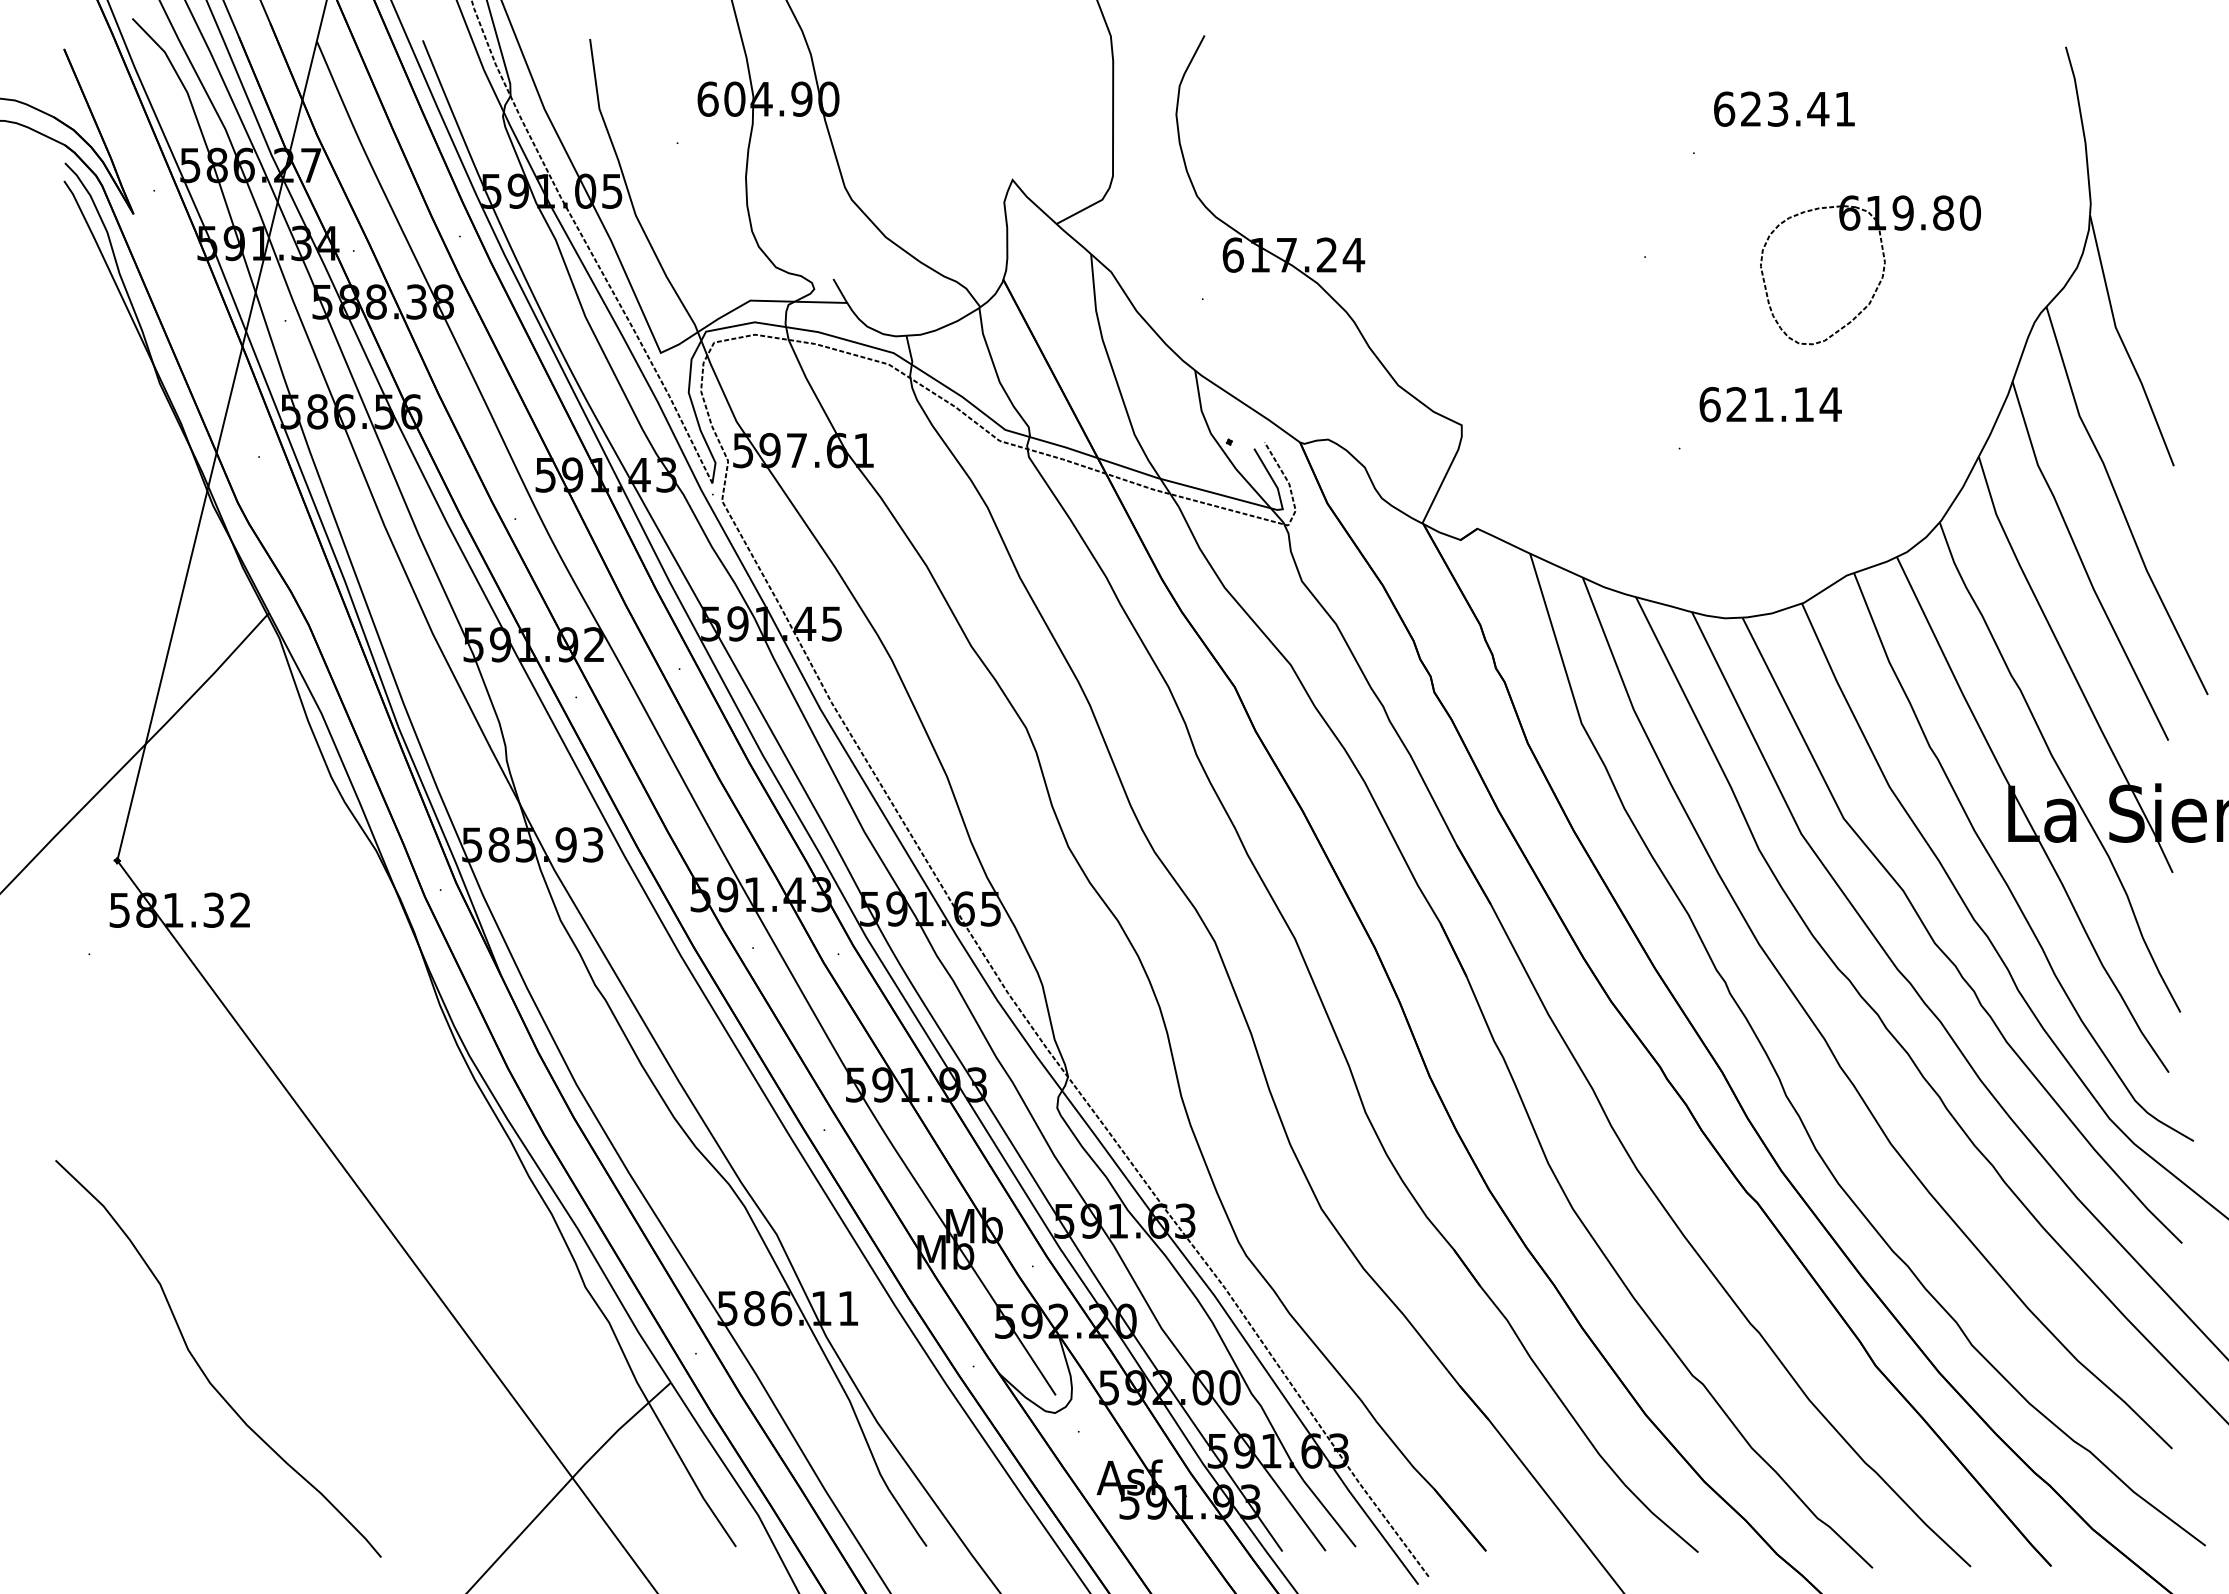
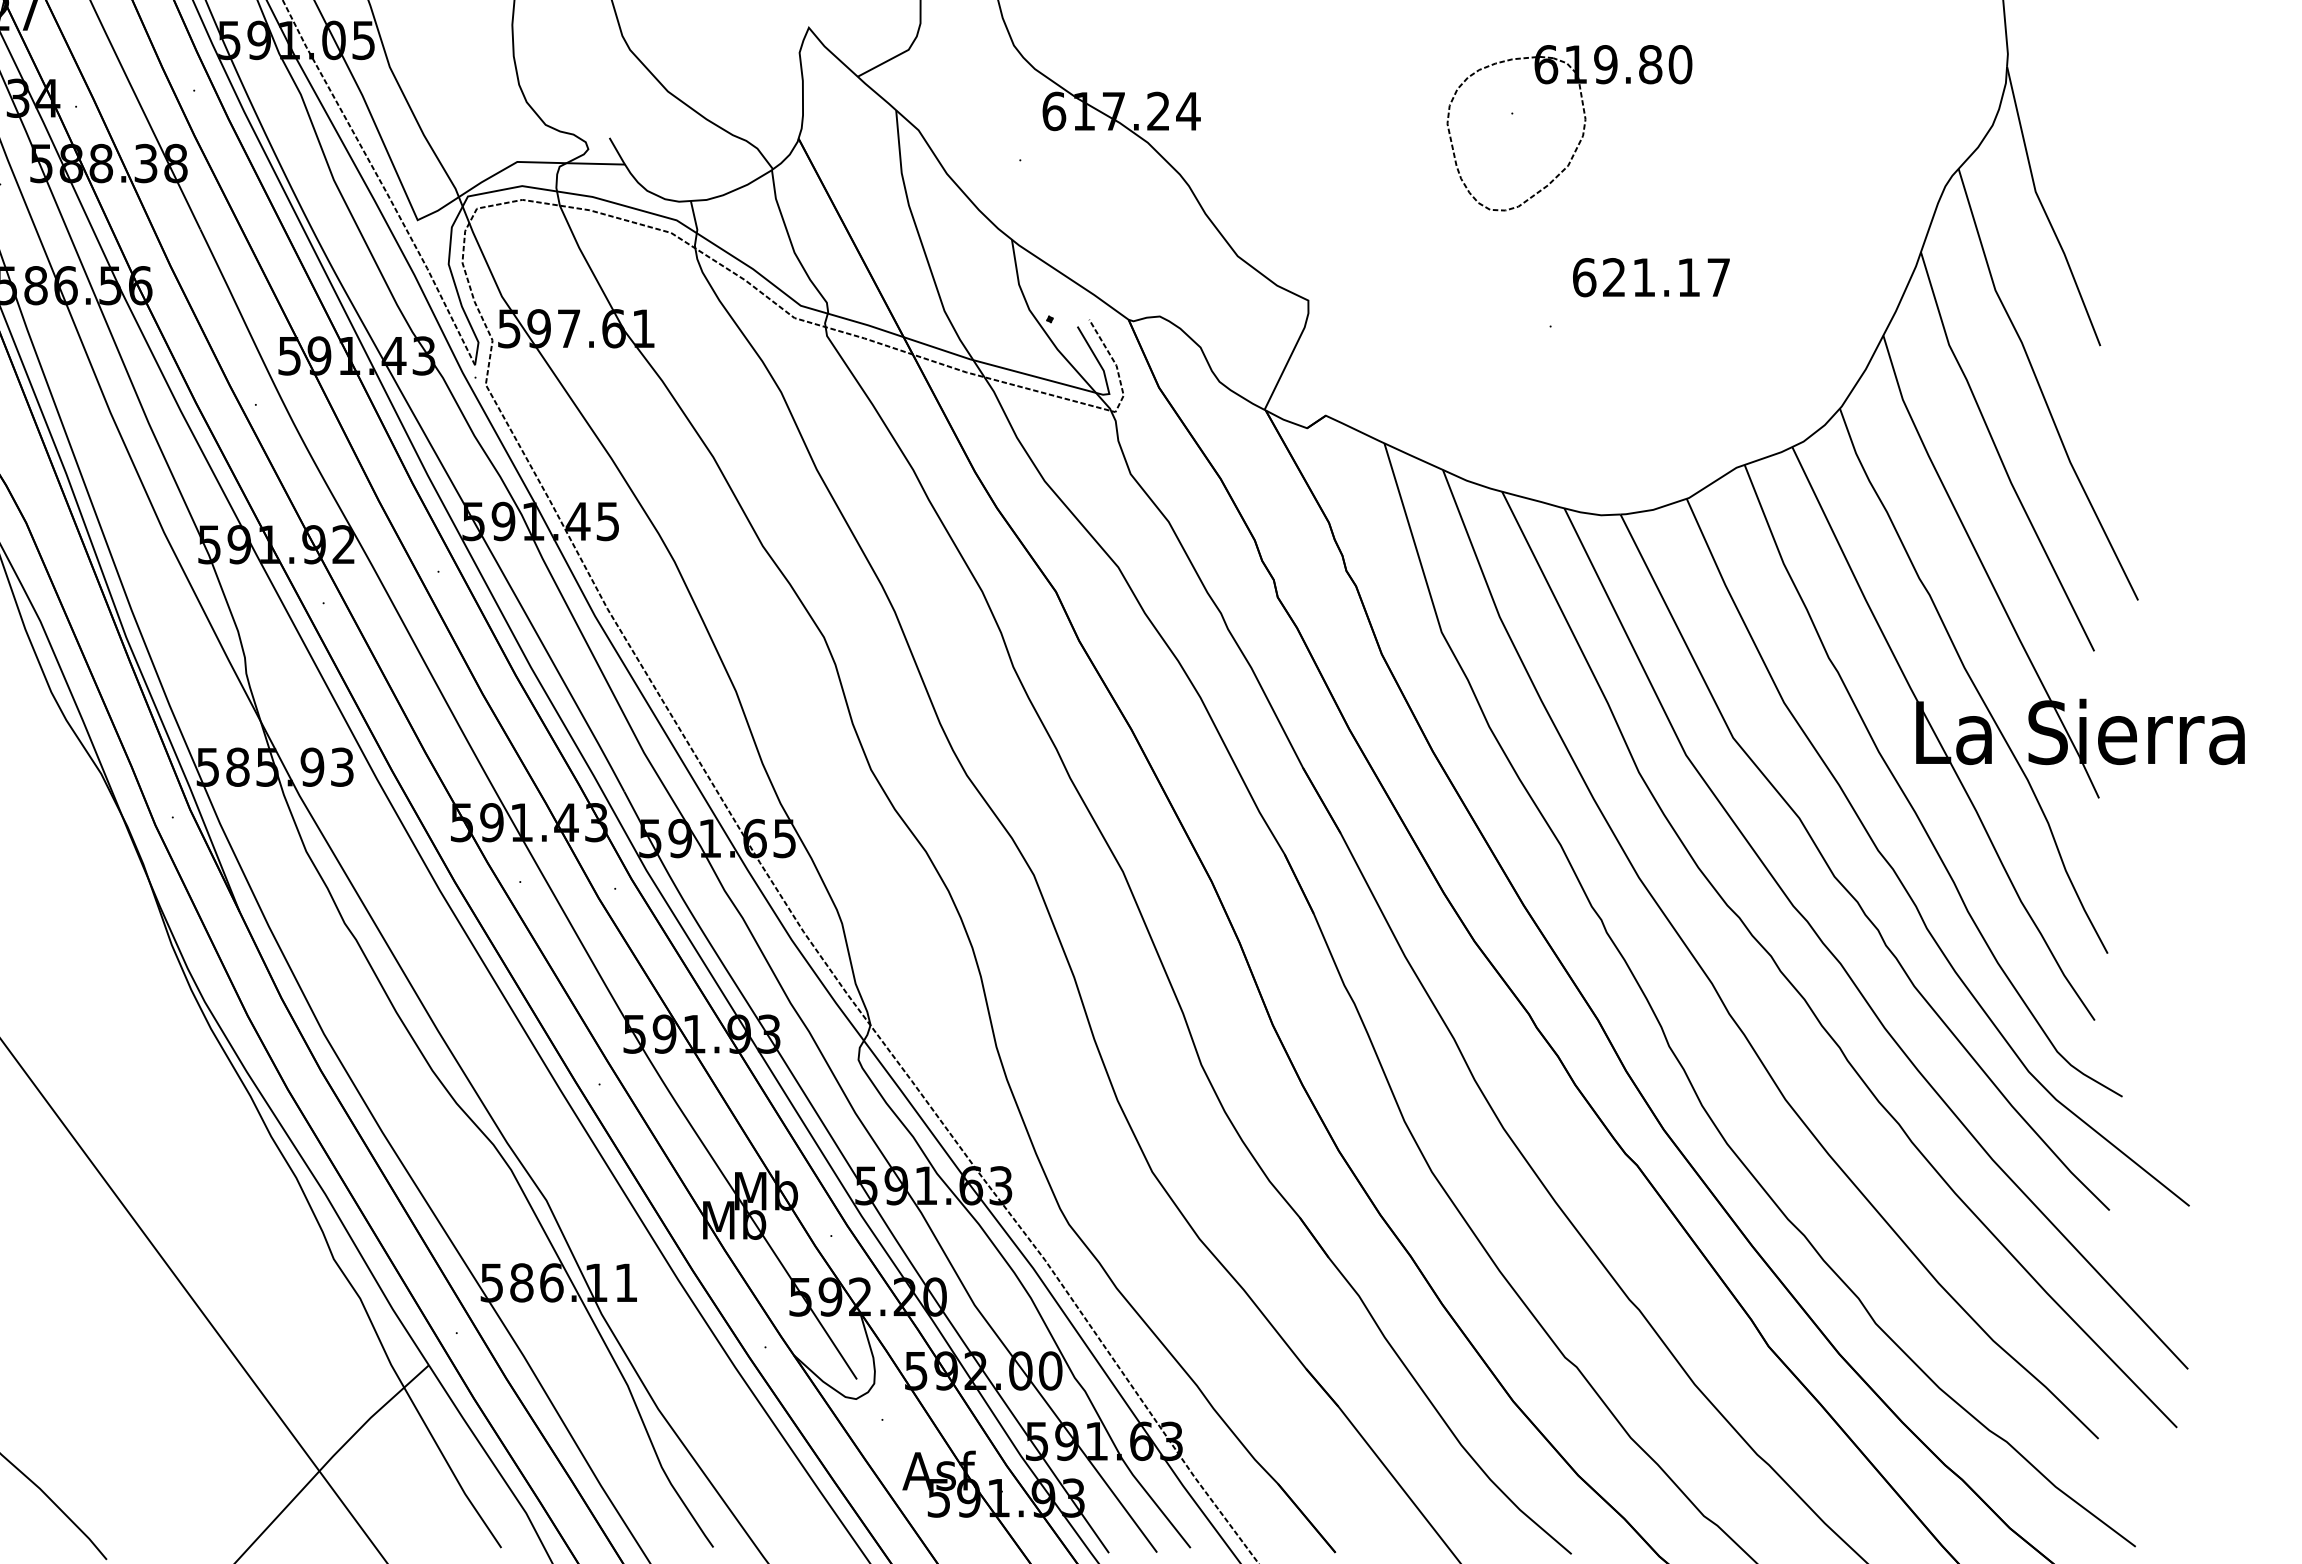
part: (1882, 270) -> (1582, 128), moved
text: (1830, 404) -> (1718, 277), 621.14 -> 621.17

